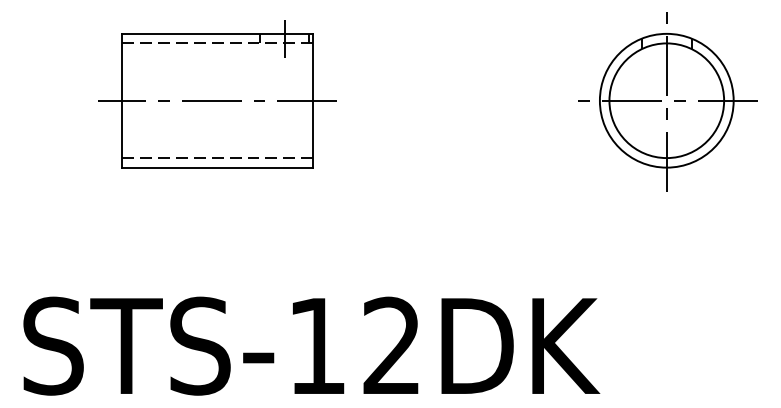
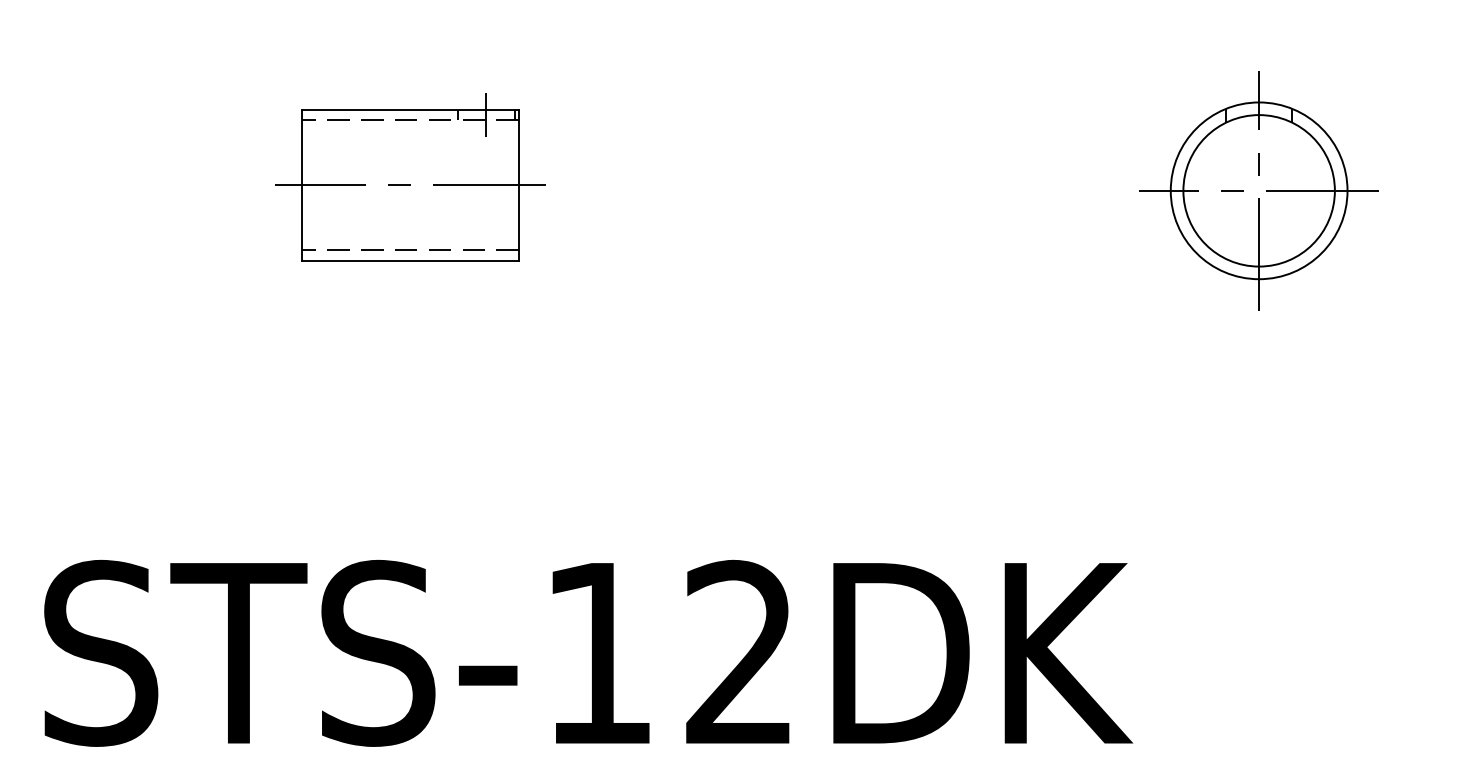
part: (217, 94) -> (410, 178), size x0.6
part: (667, 101) -> (1259, 191), size x0.7

